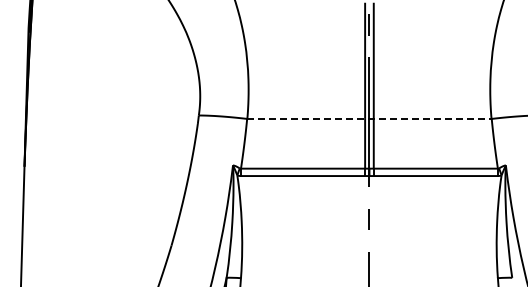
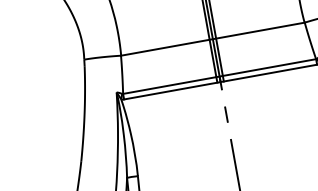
line: (369, 118) -> (212, 38), dashed -> solid

